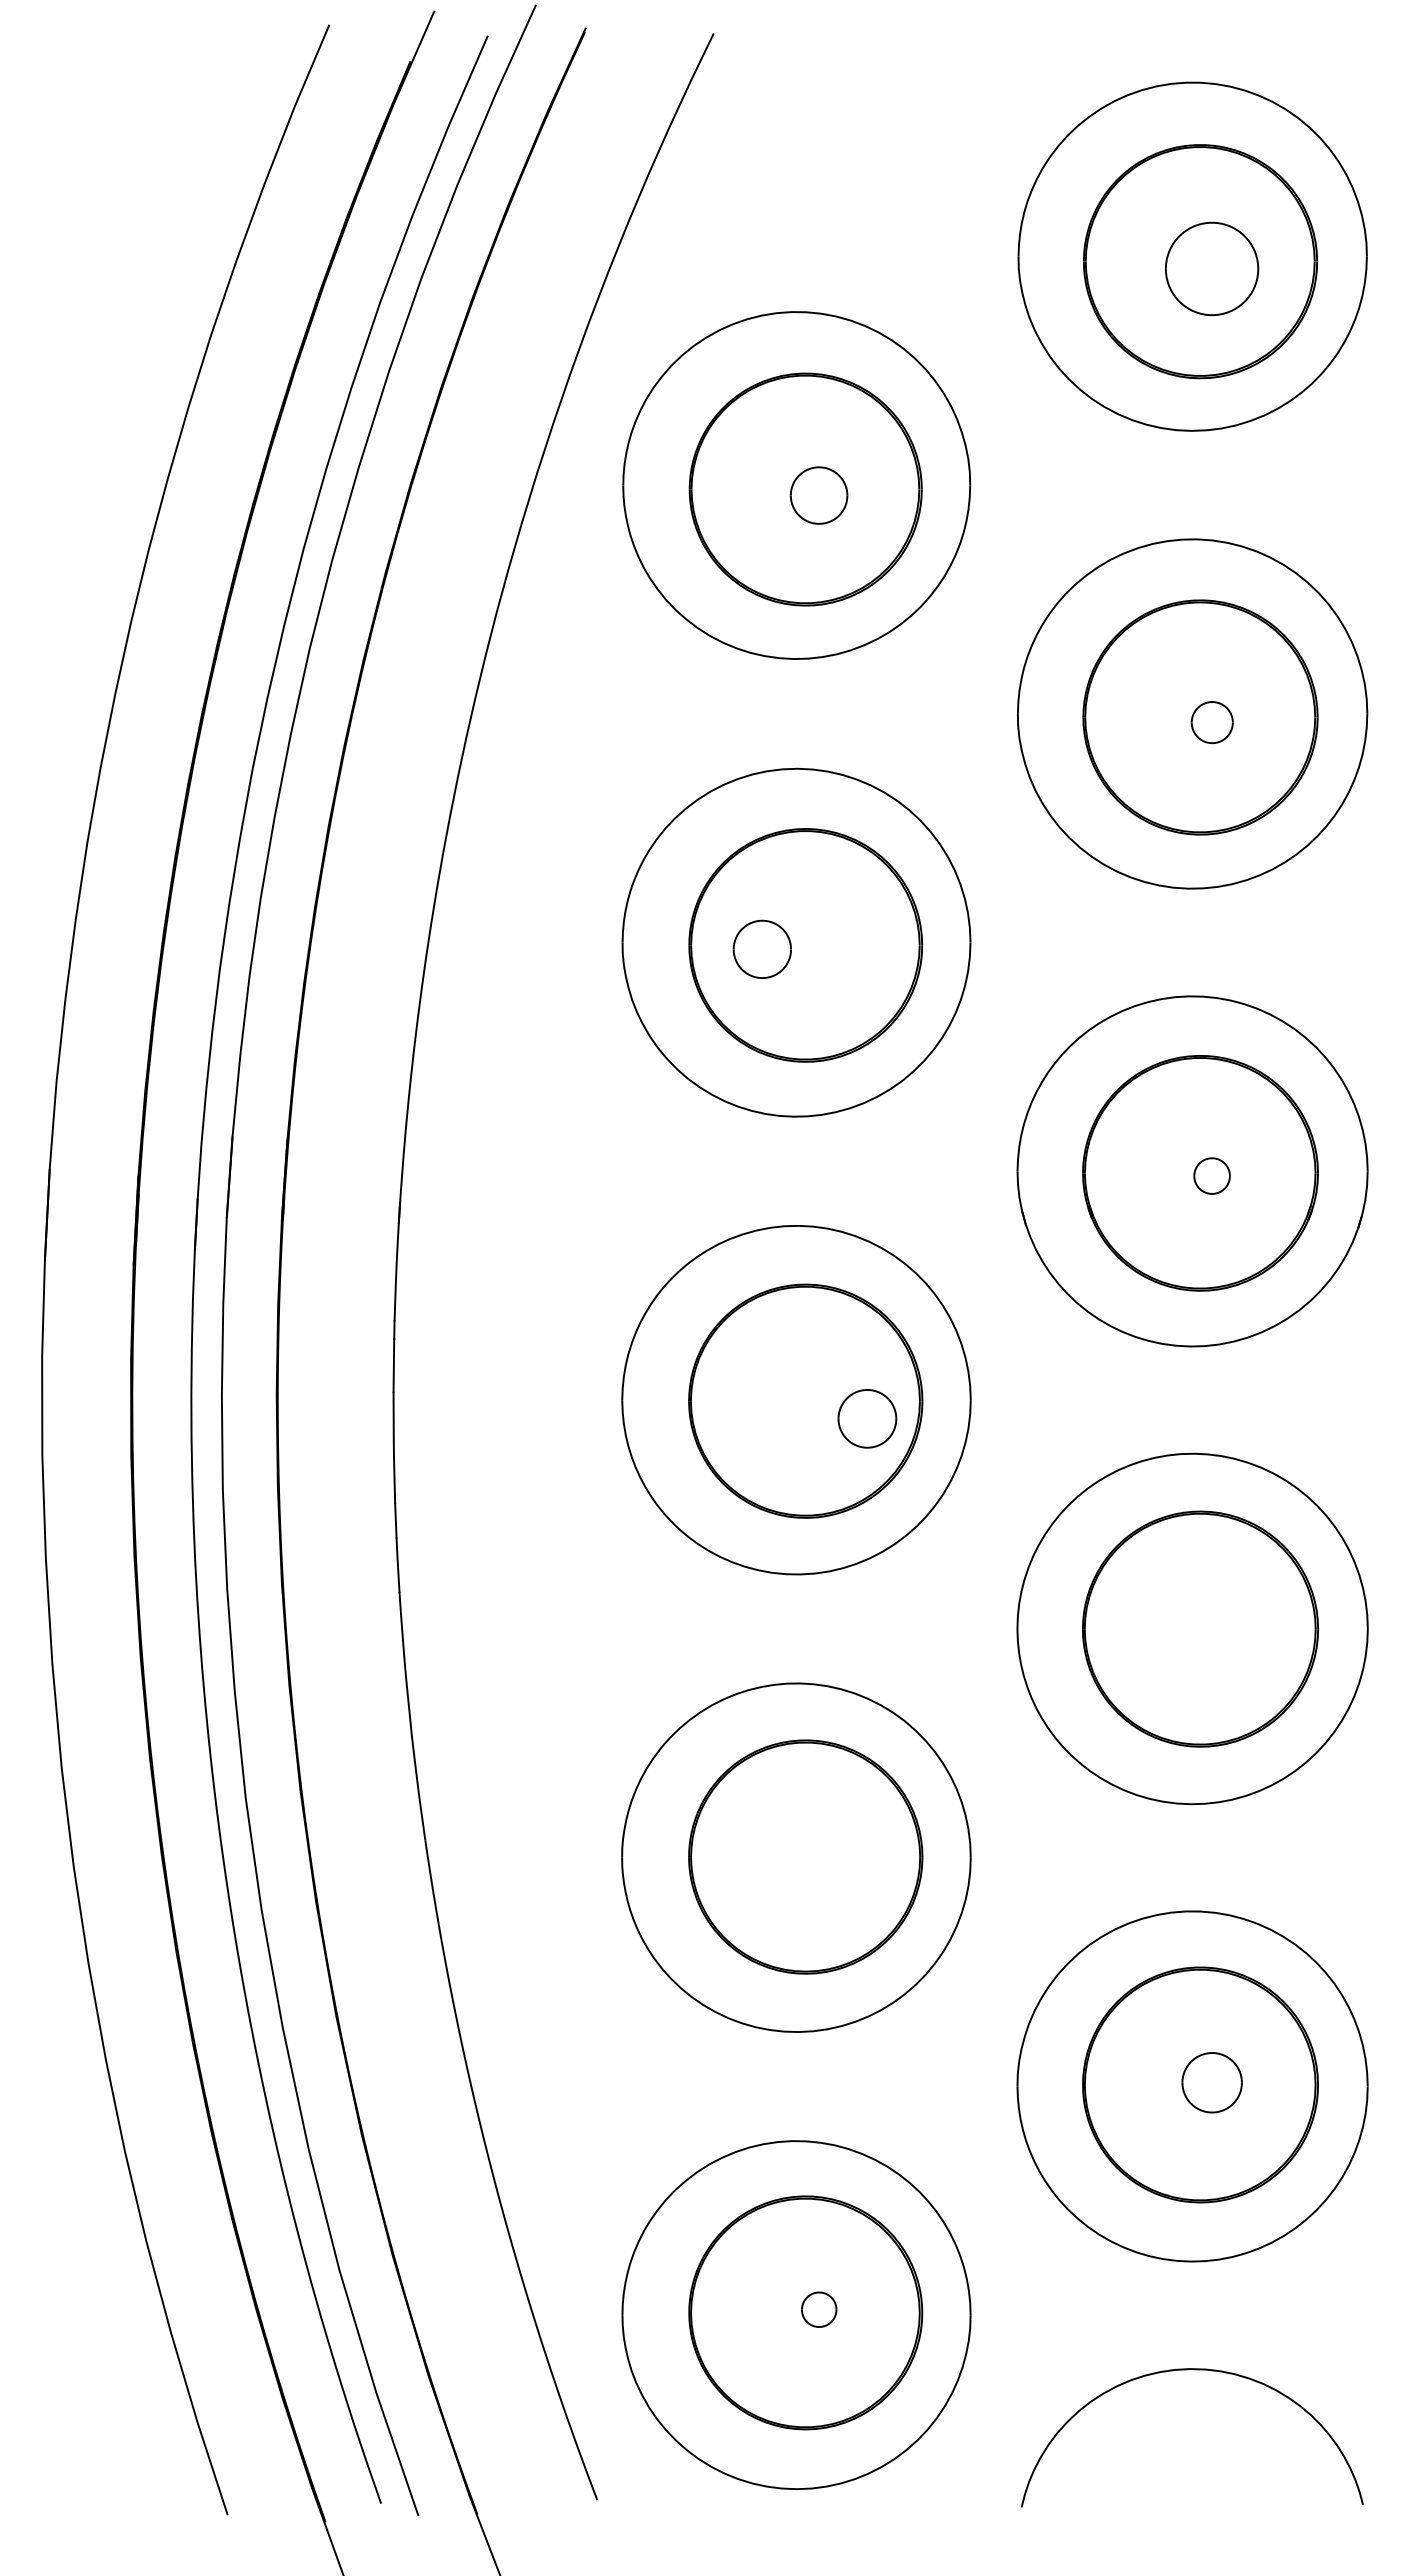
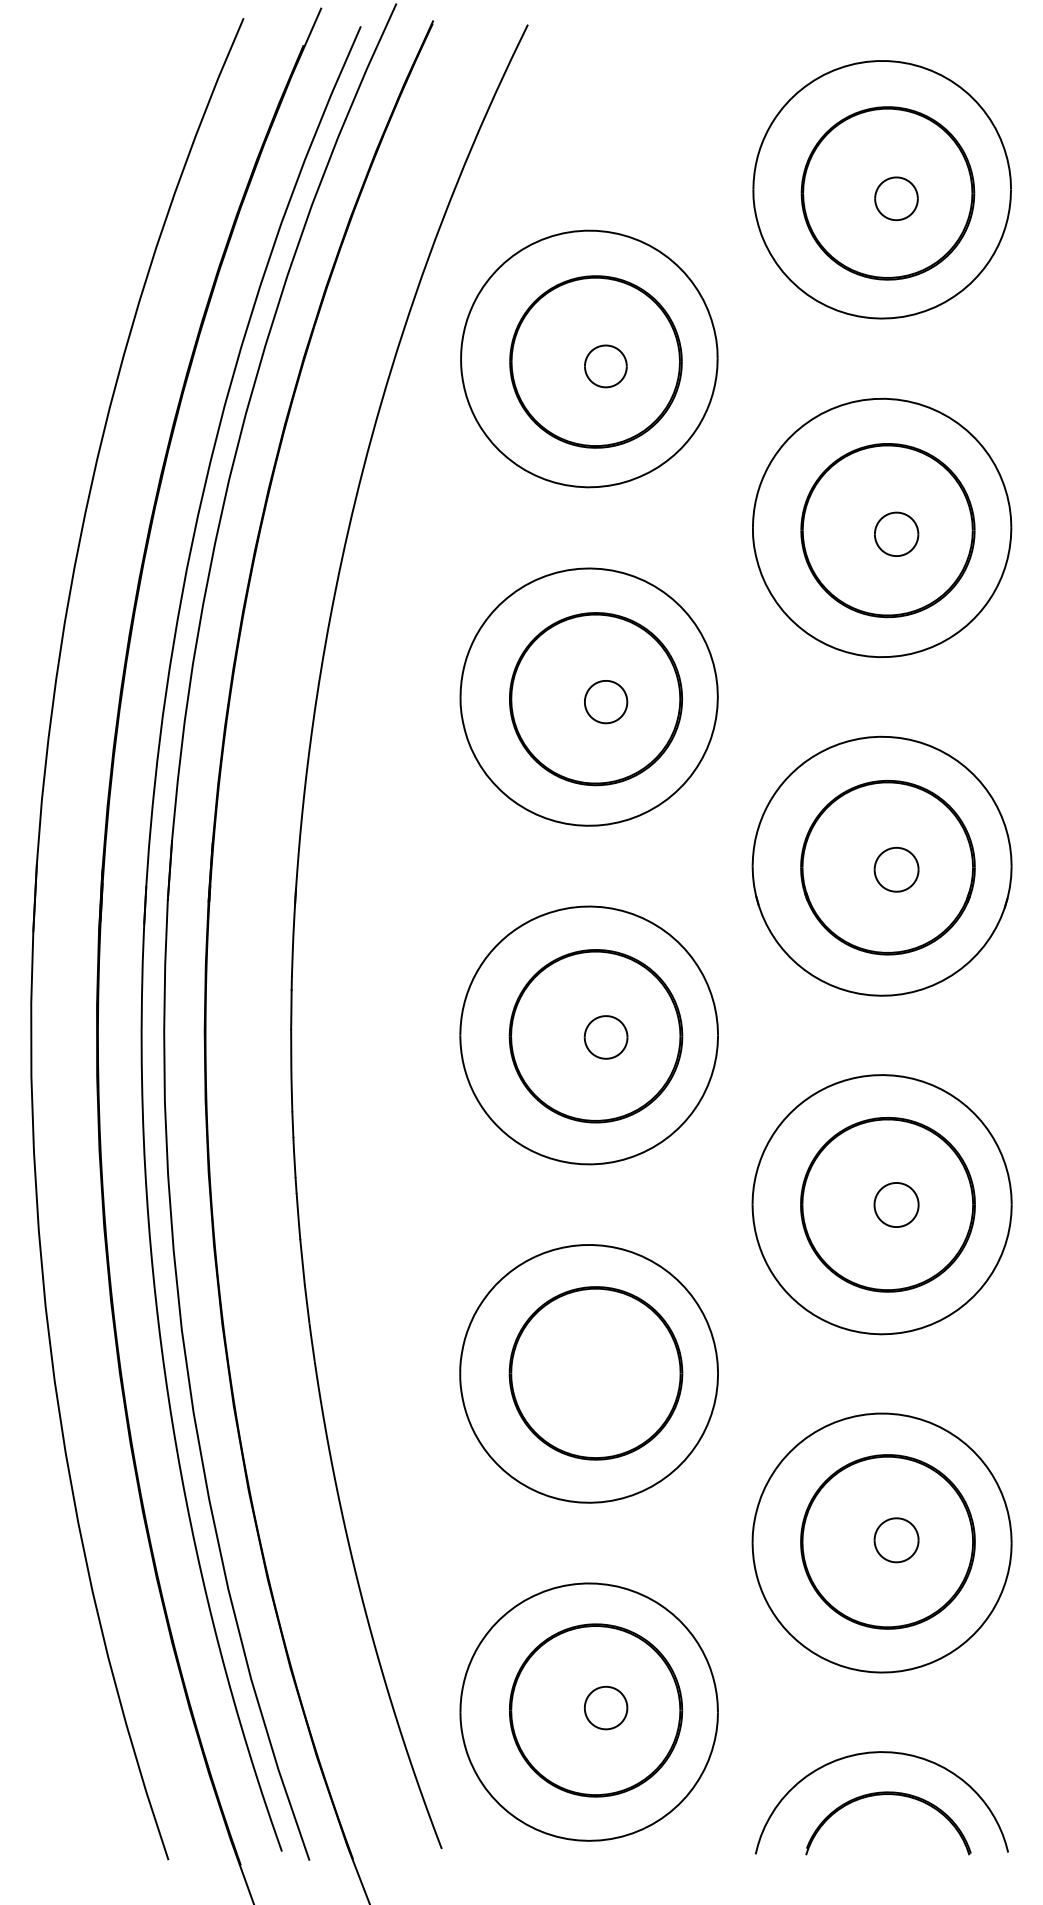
part: (1211, 268) -> (896, 198), size x0.62
part: (1212, 722) -> (896, 534), size x1.43
part: (761, 948) -> (605, 701), moved
part: (1211, 1175) -> (896, 869), size x1.67
part: (867, 1418) -> (606, 1037), moved
part: (1211, 1629) -> (896, 1205), added
part: (818, 2309) -> (605, 1708), size x1.67
part: (1208, 2427) -> (893, 1795), added

